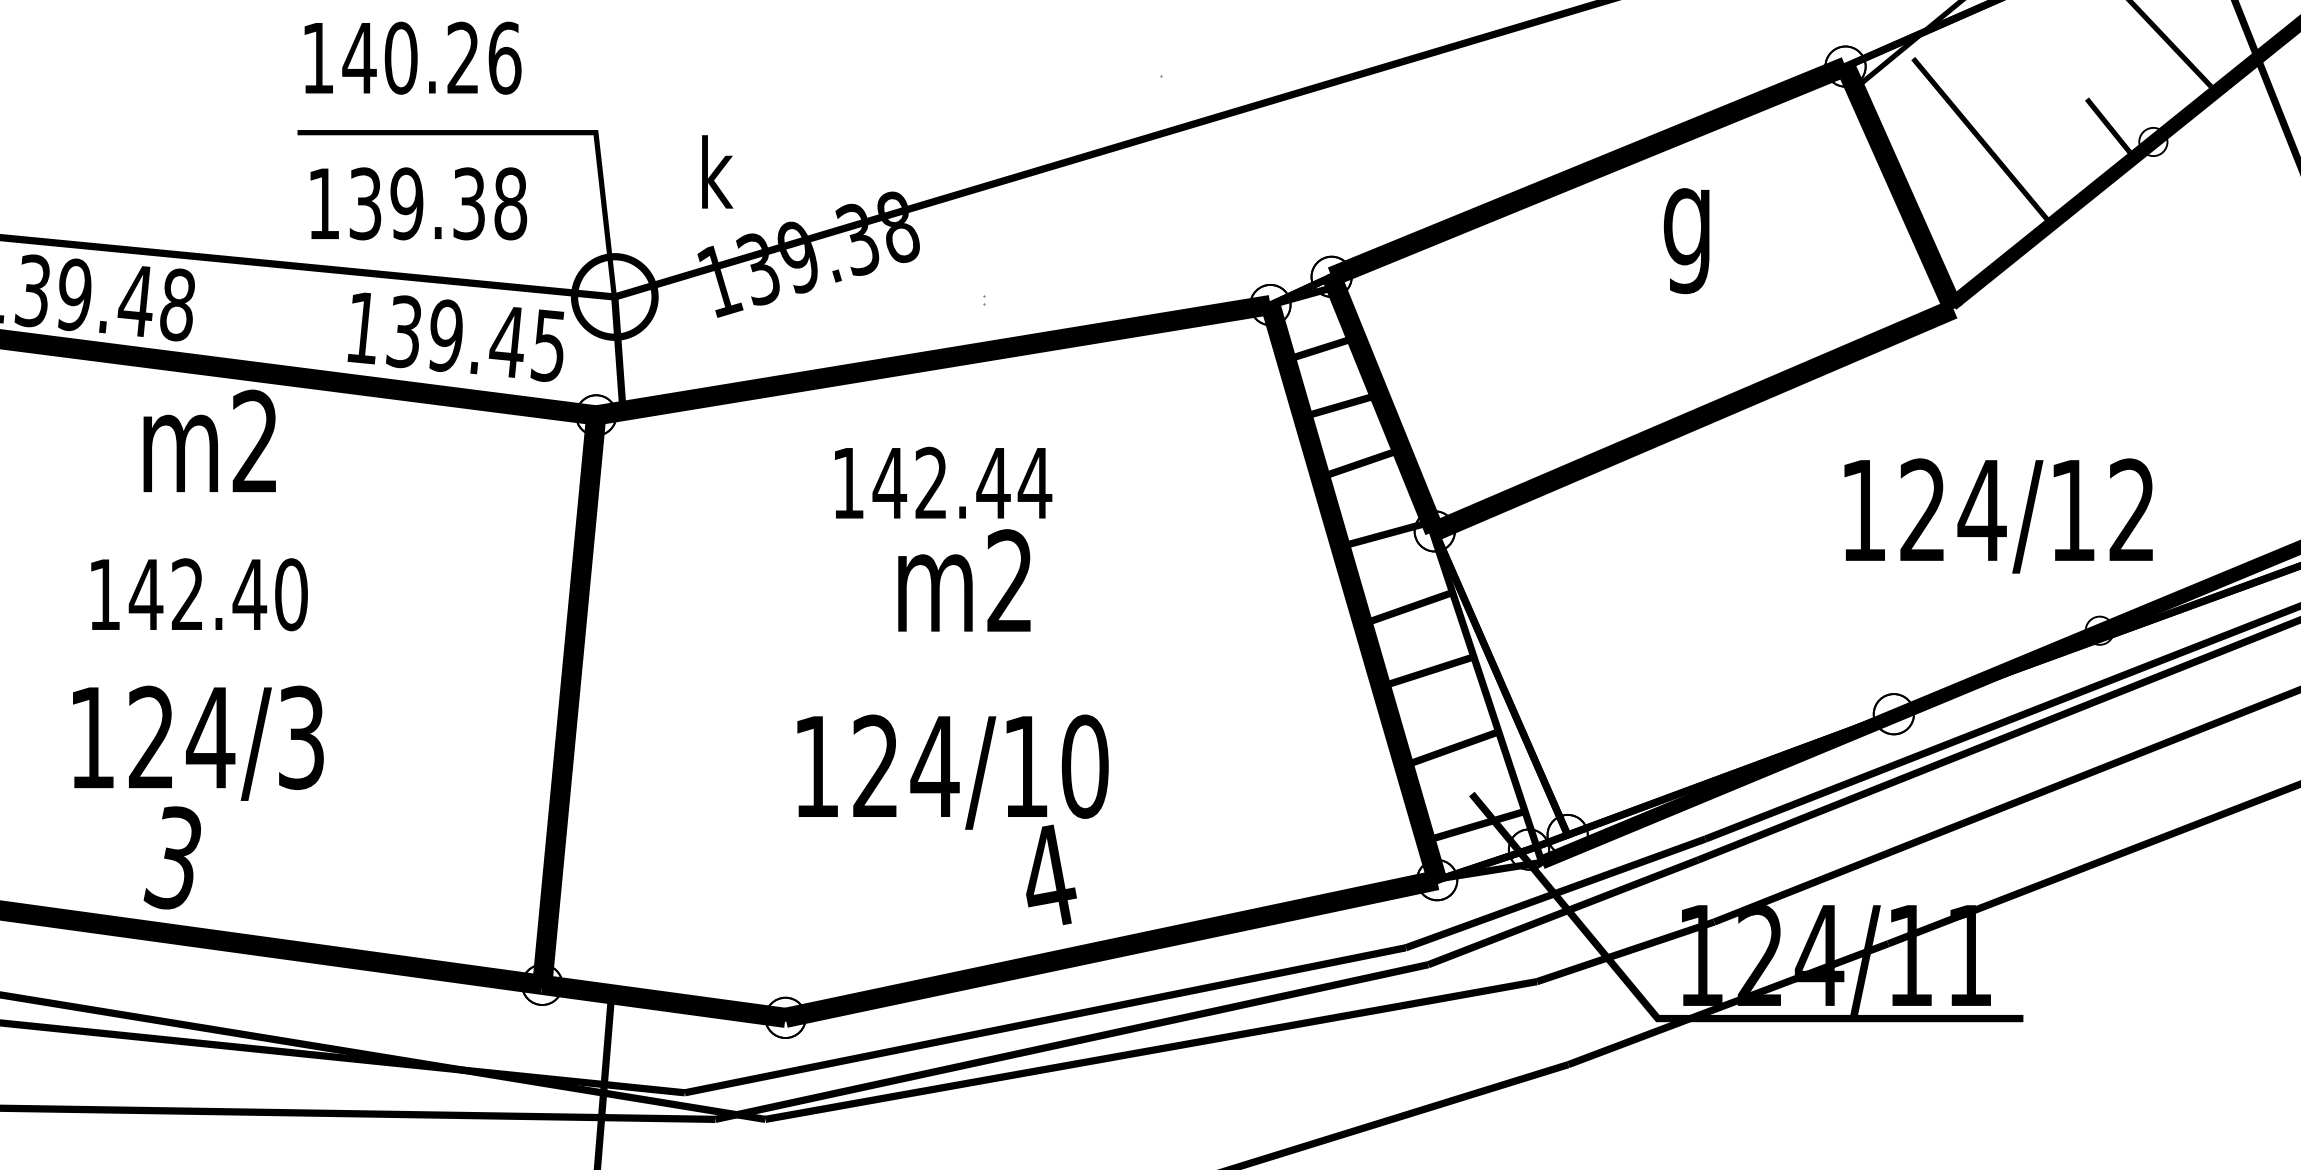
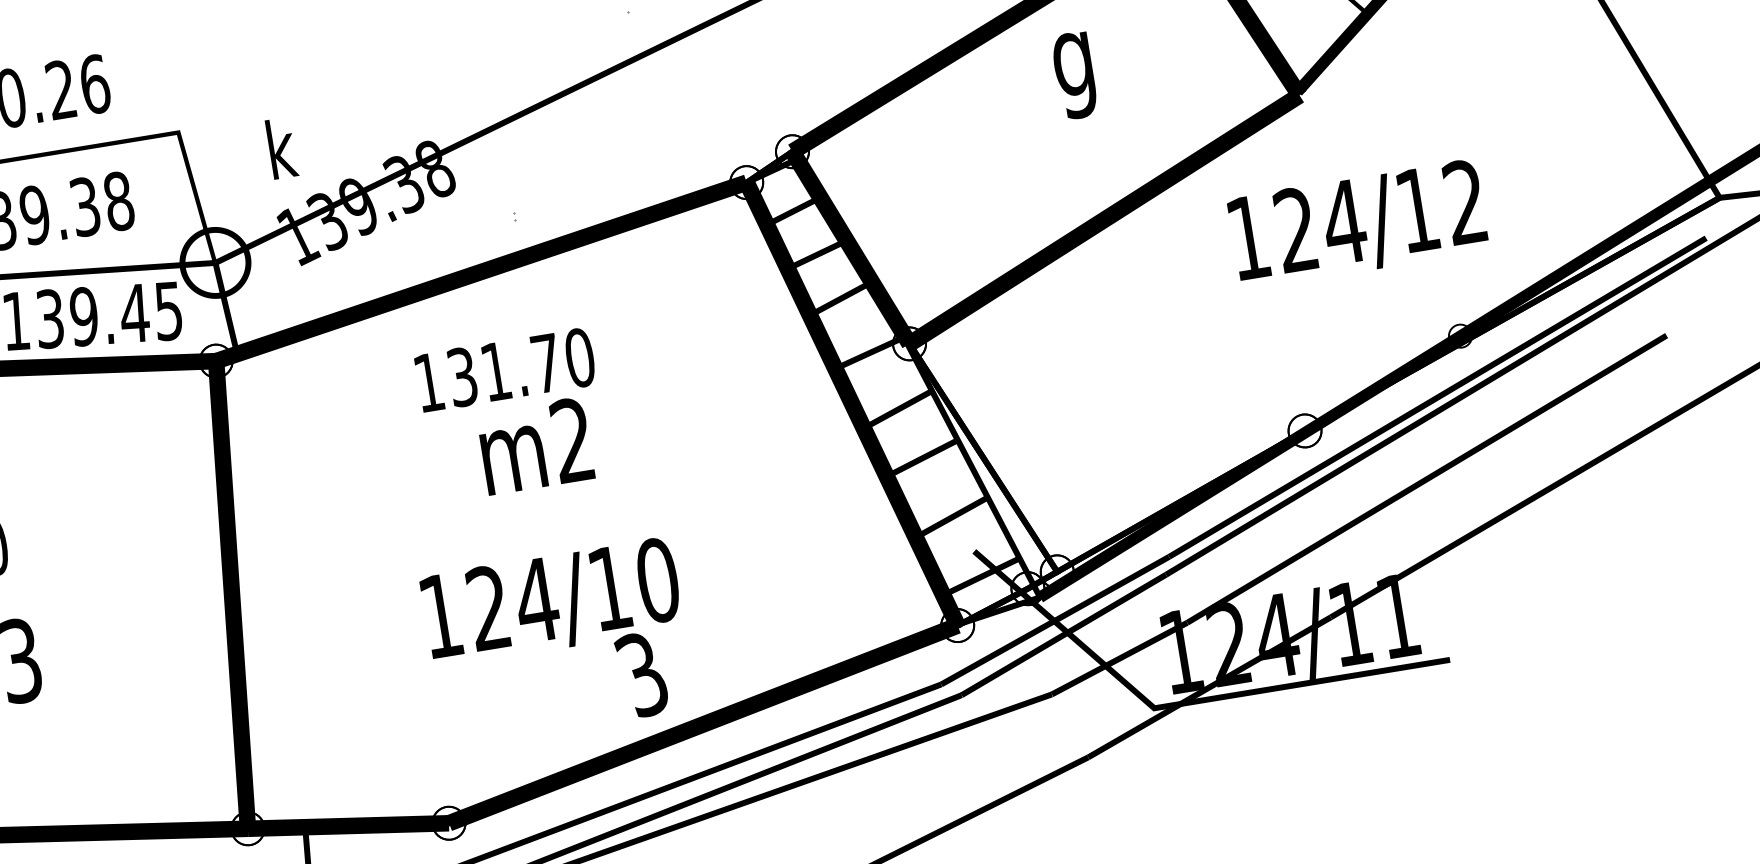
text: (962, 482) -> (521, 366), 142.44 -> 131.70
text: (1998, 515) -> (1358, 224), moved
text: (1047, 876) -> (642, 674), 4 -> 3

